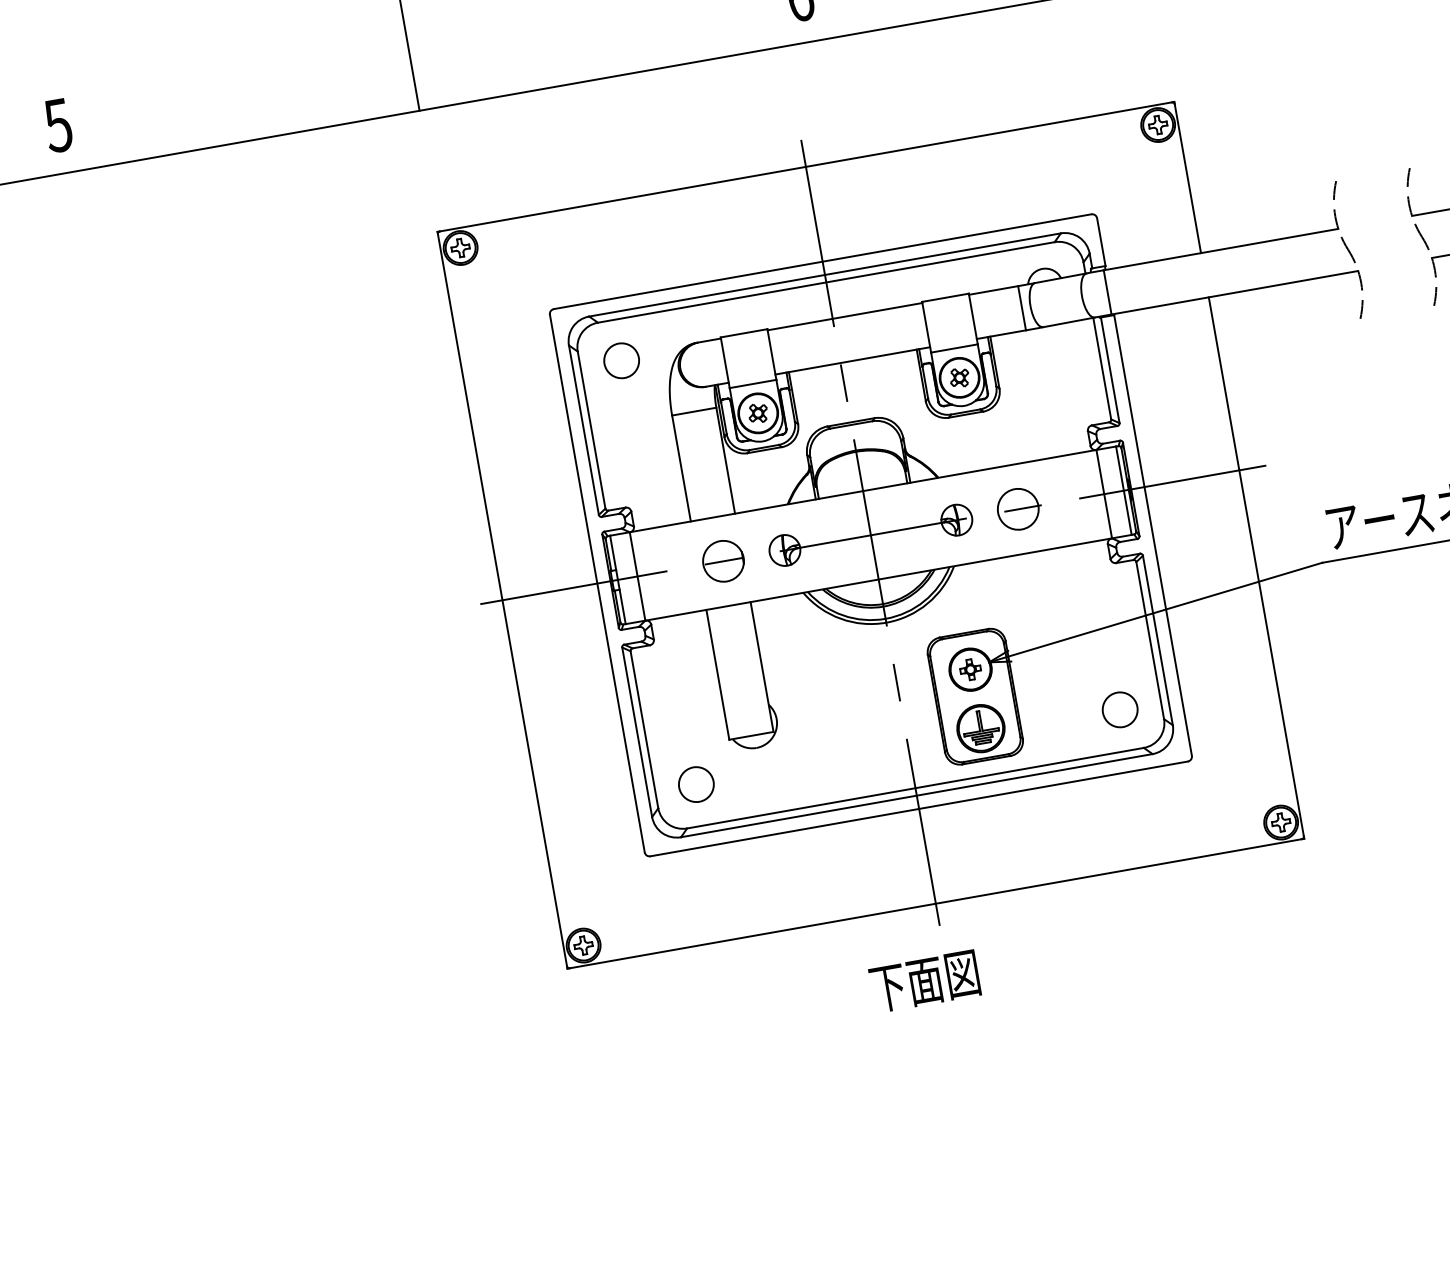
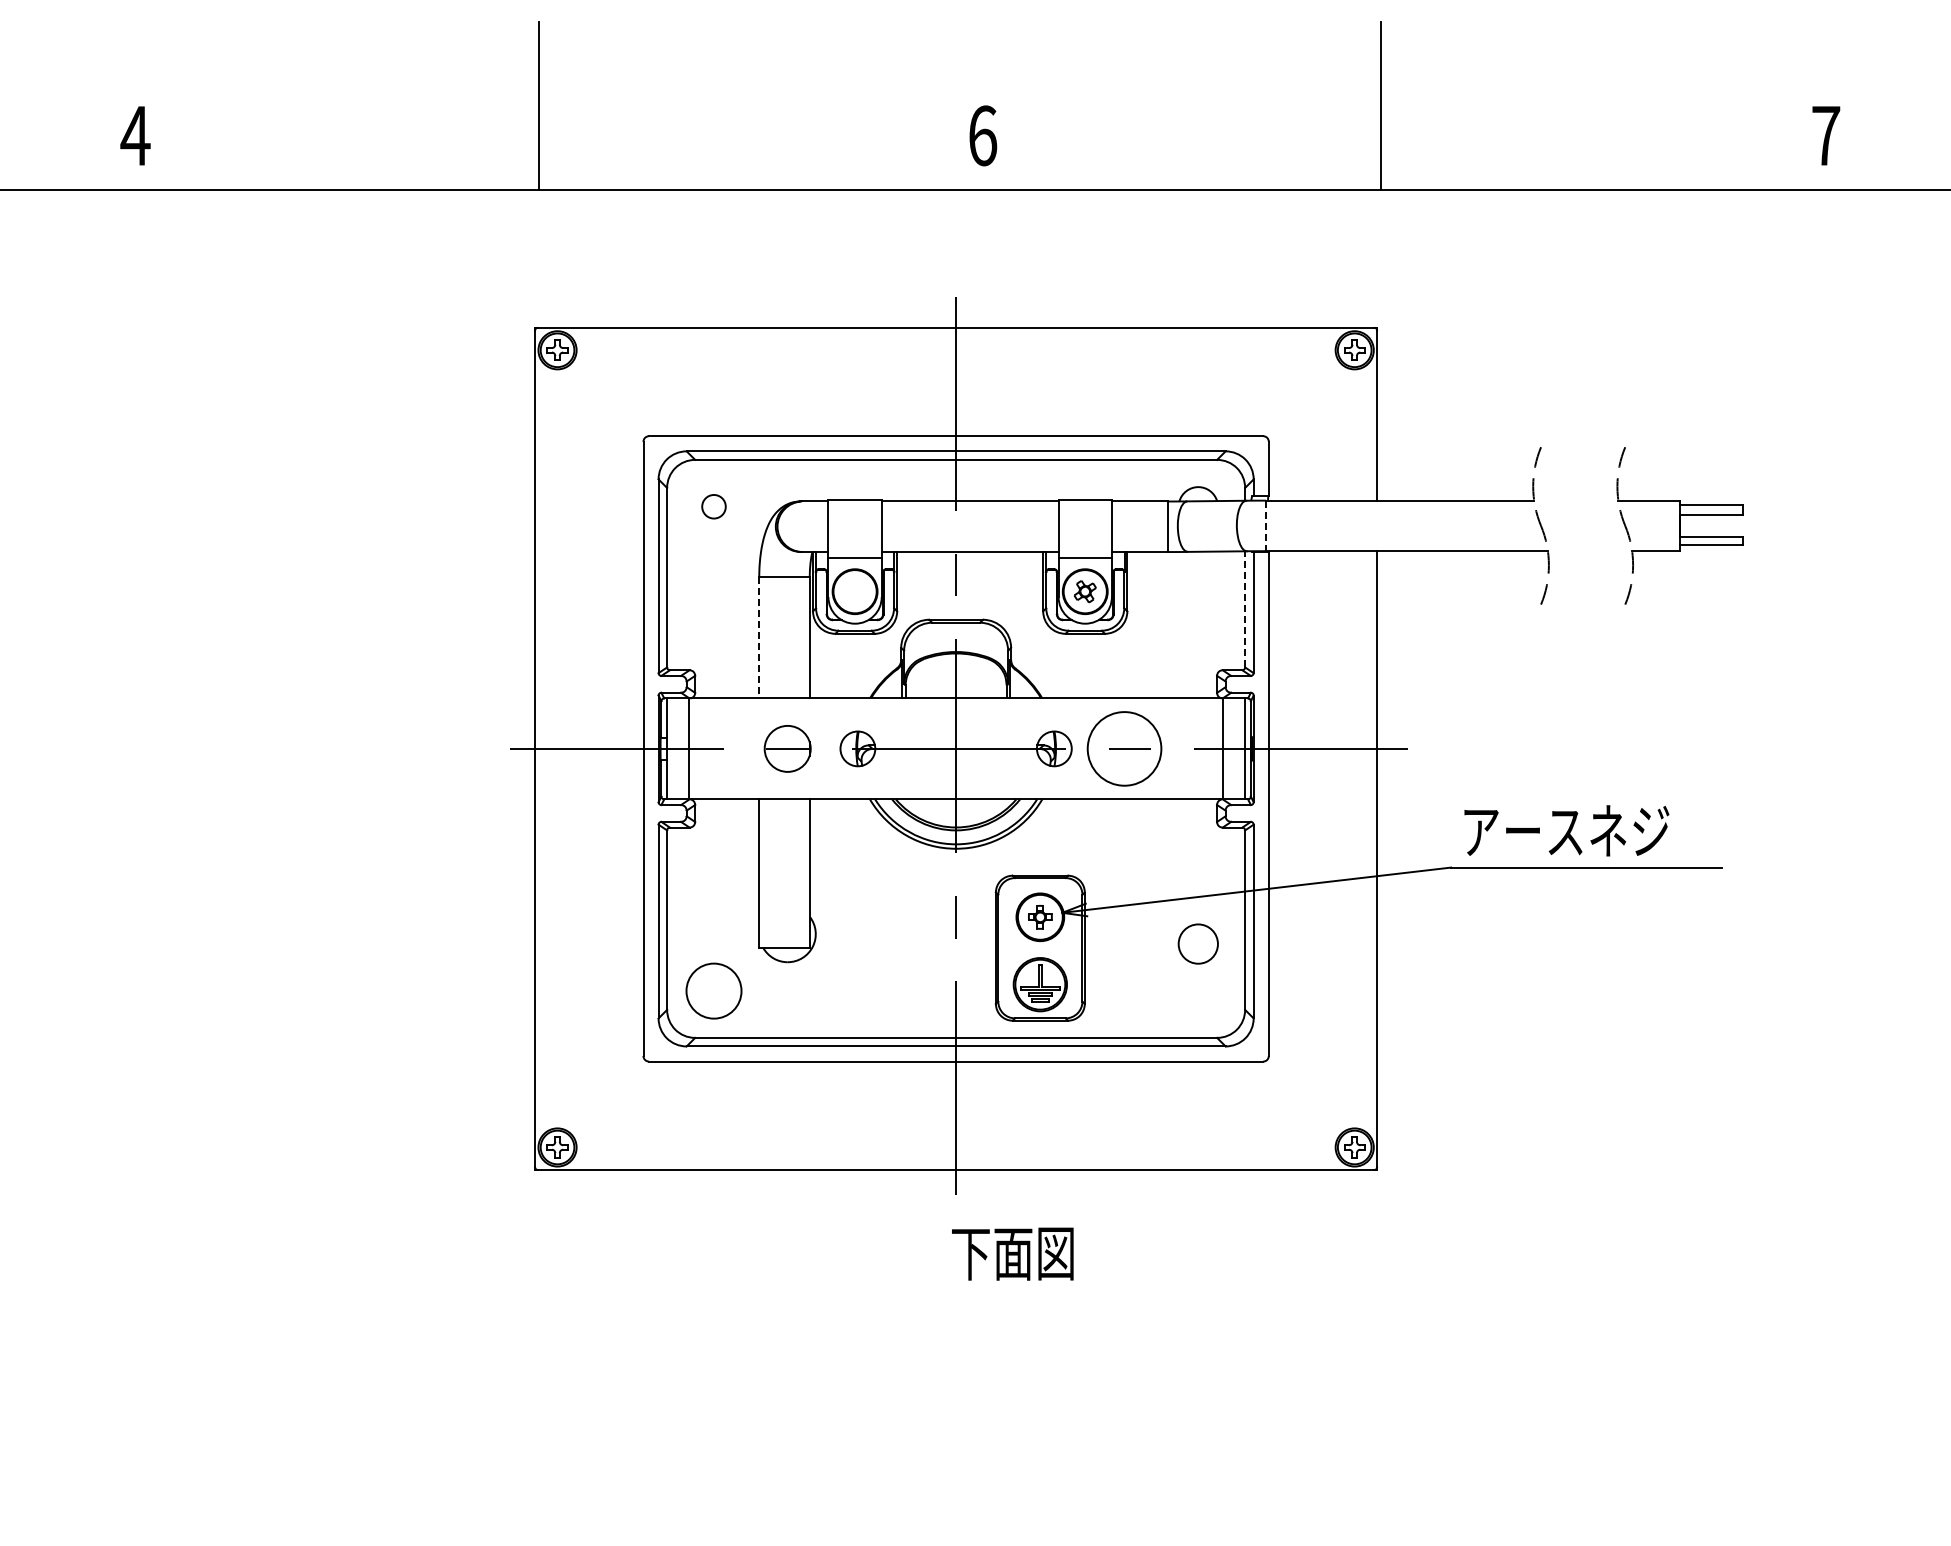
text: (58, 126) -> (135, 136), 5 -> 4
line: (1108, 292) -> (1266, 526), solid -> dashed
circle: (621, 360) -> (713, 506), size x0.6
line: (1102, 367) -> (1245, 608), solid -> dashed
part: (757, 413) -> (854, 591), removed
line: (681, 468) -> (759, 637), solid -> dashed
circle: (1018, 508) -> (1124, 748), size x1.6
circle: (1119, 709) -> (1197, 943), moved
circle: (695, 784) -> (713, 990), size x1.4
text: (924, 981) -> (1012, 1253), moved

